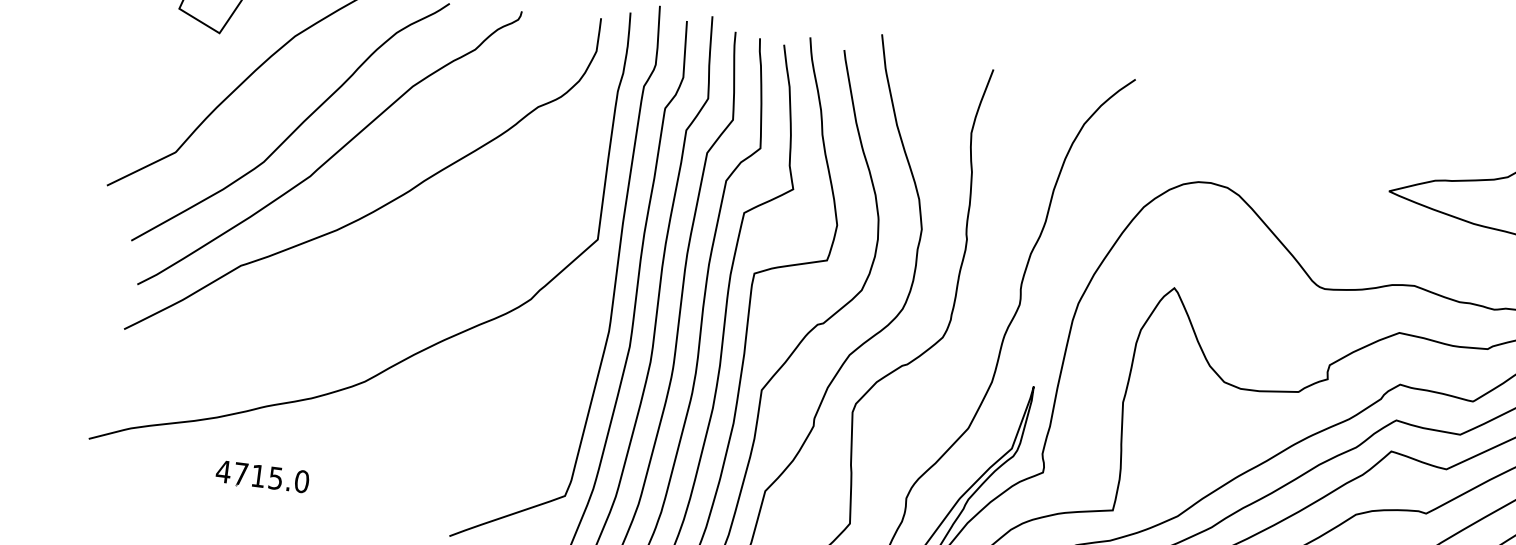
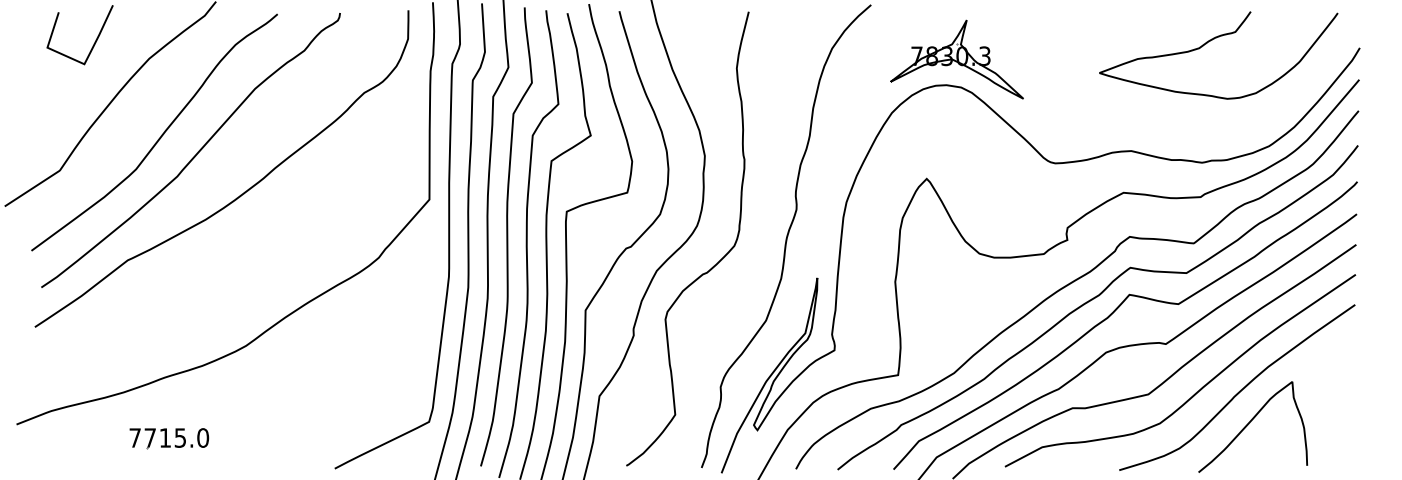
part: (1226, 154) -> (956, 59), added
text: (222, 471) -> (134, 437), 4715.0 -> 7715.0

